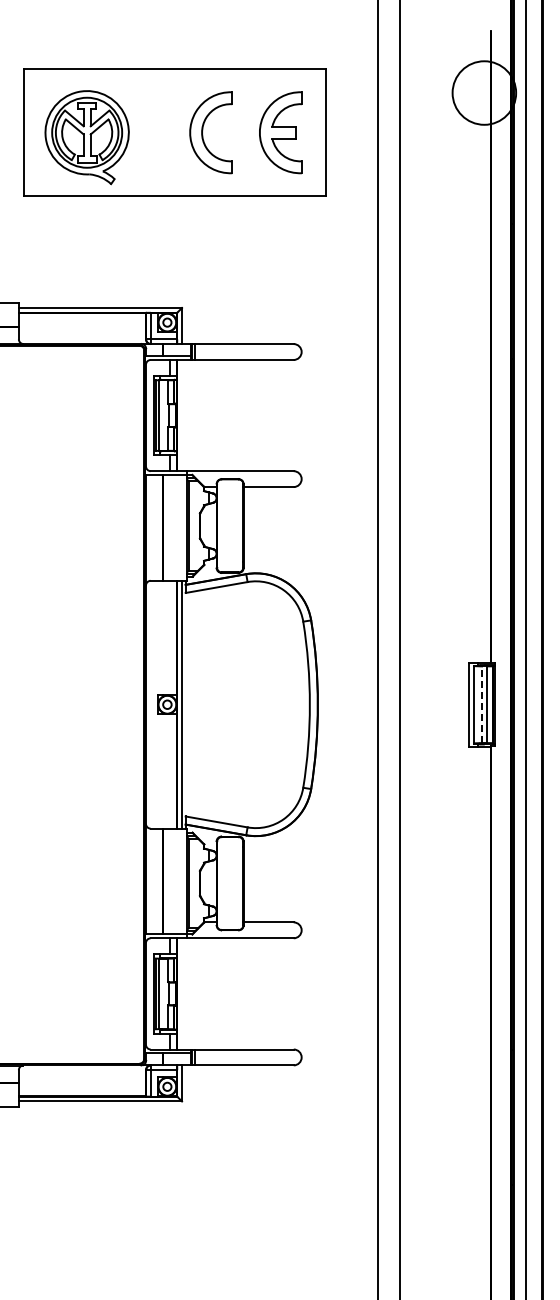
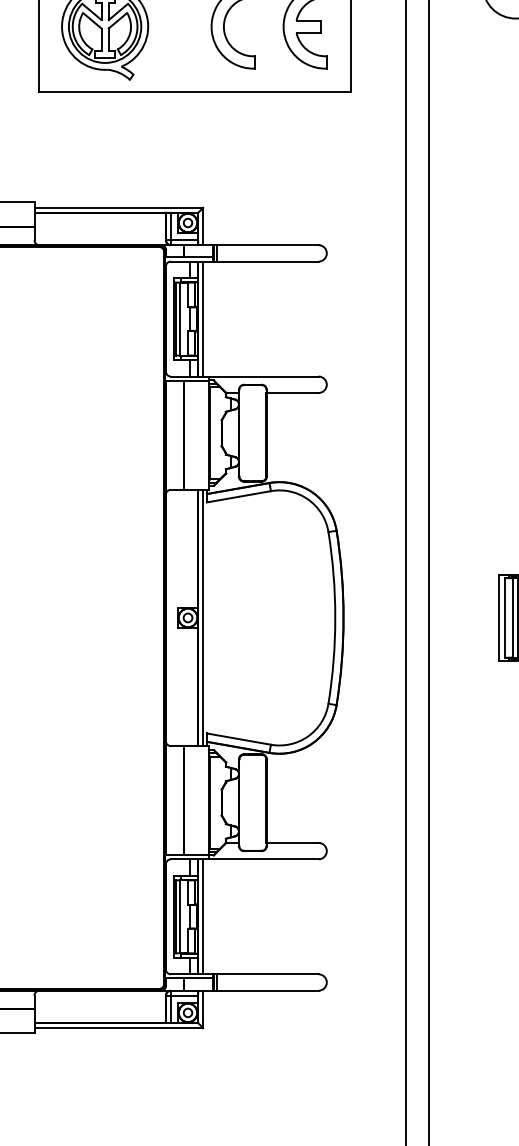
line: (182, 415) -> (203, 319), added
line: (481, 704) -> (512, 617), dashed -> solid
line: (182, 993) -> (203, 916), added

